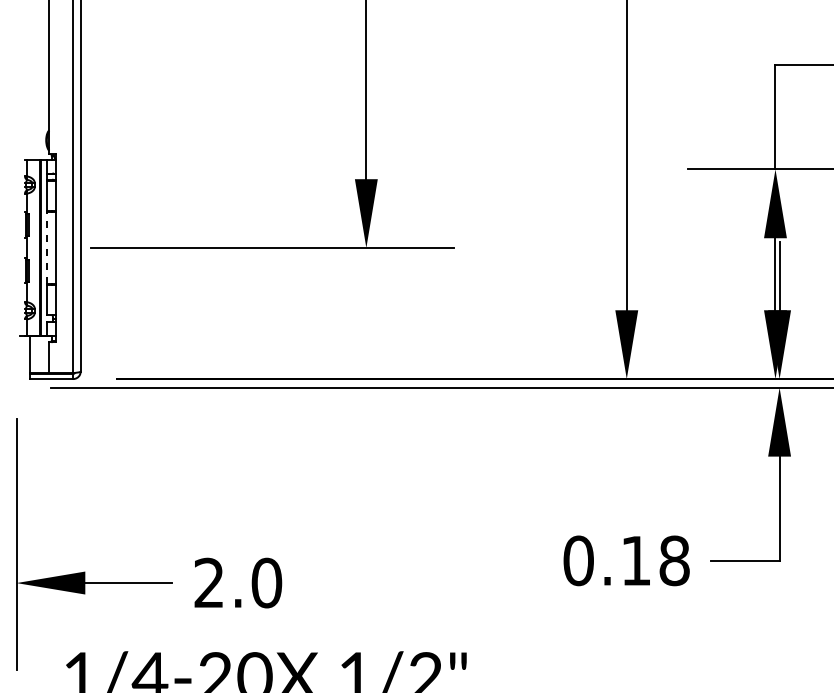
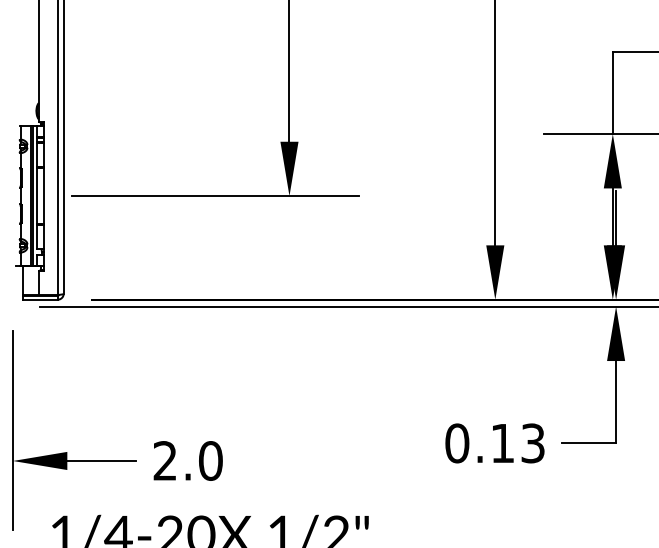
line: (47, 247) -> (37, 195), dashed -> solid
text: (674, 560) -> (533, 443), 0.18 -> 0.13

